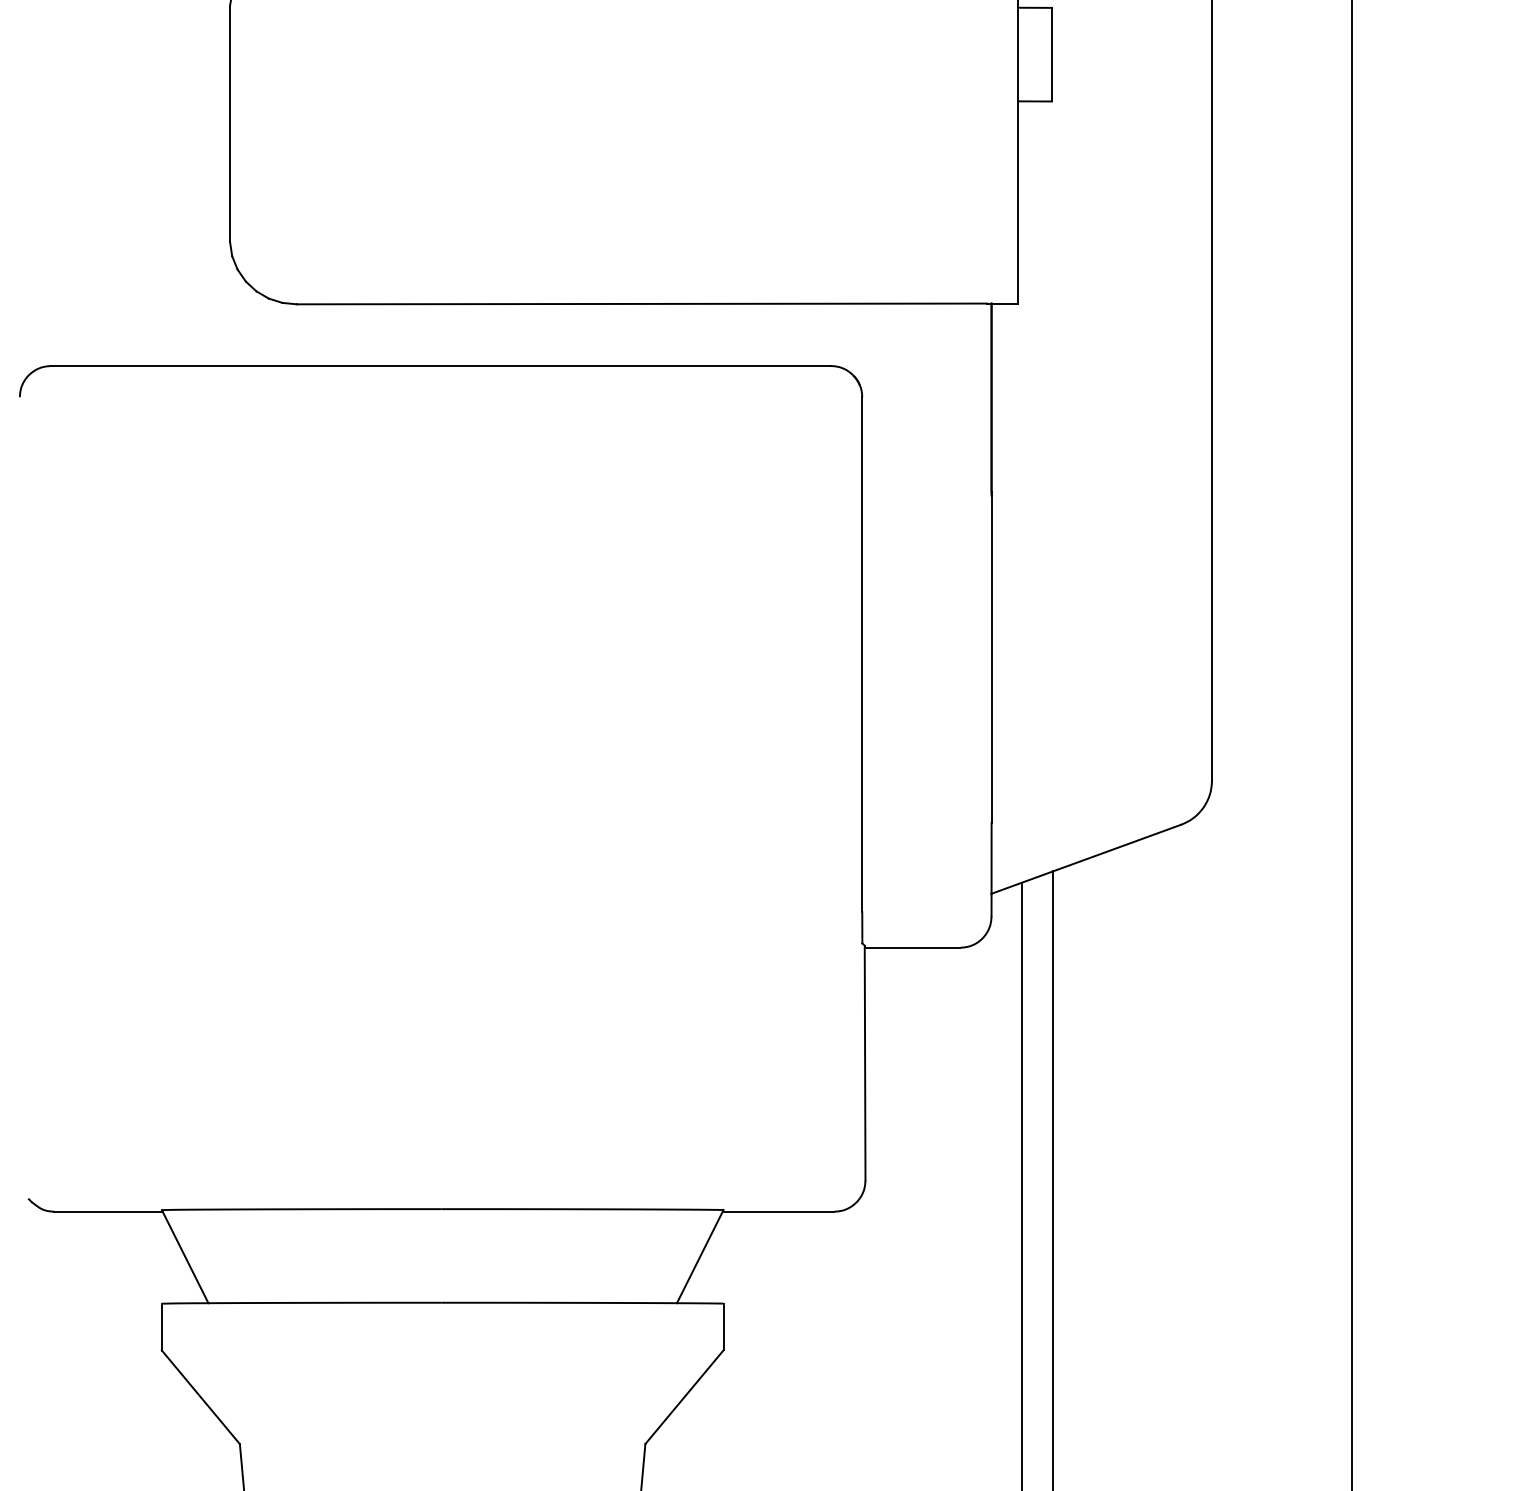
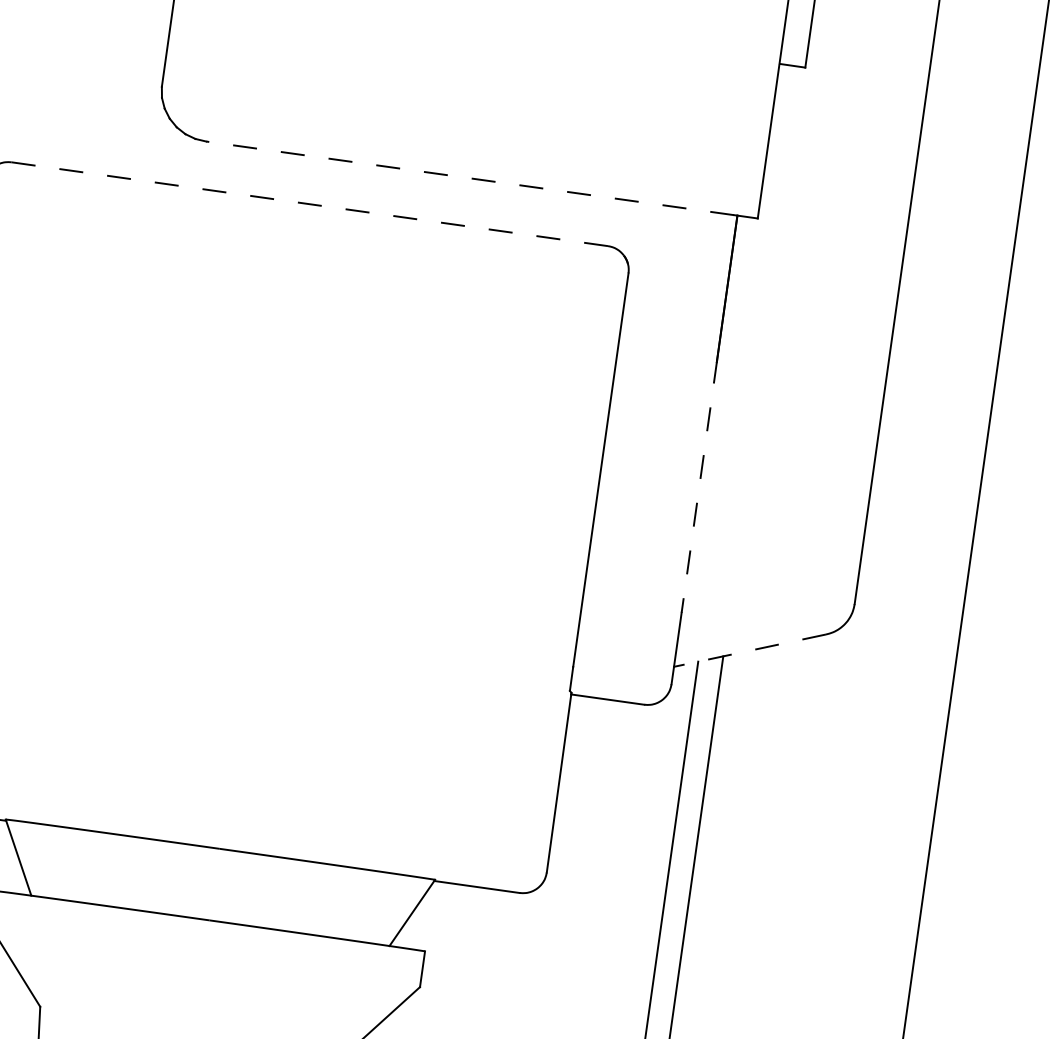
line: (641, 303) -> (469, 177), solid -> dashed
line: (441, 366) -> (310, 204), solid -> dashed
line: (991, 657) -> (699, 486), solid -> dashed
line: (1086, 859) -> (750, 650), solid -> dashed

